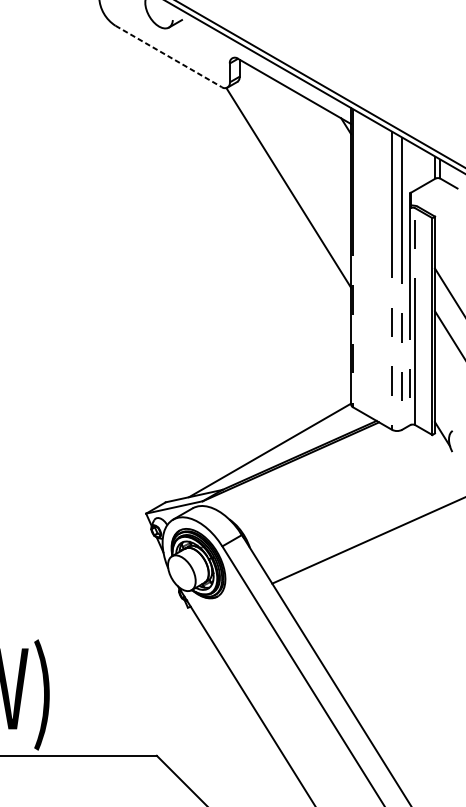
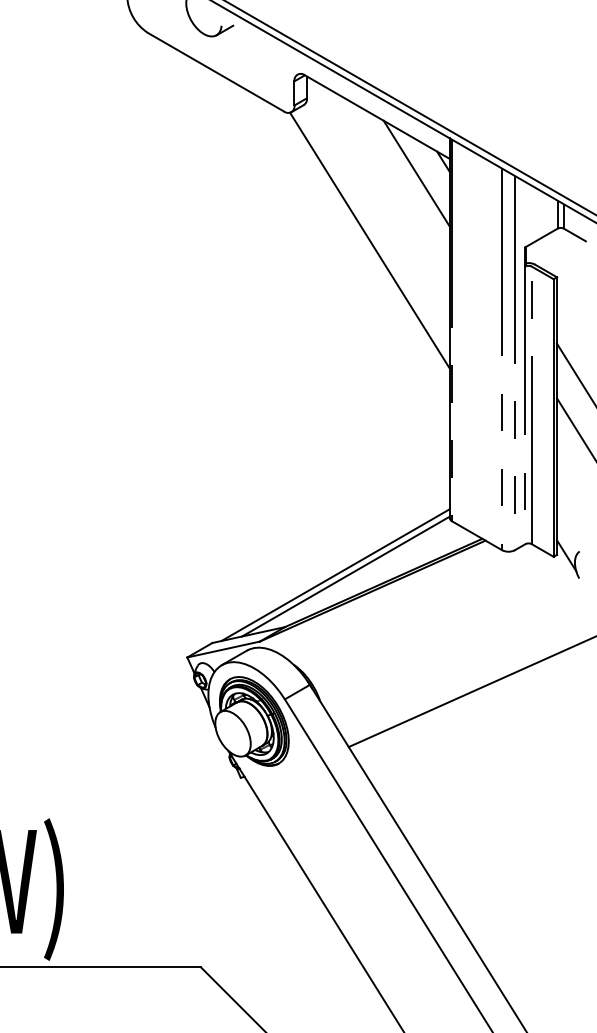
line: (168, 56) -> (216, 72), dashed -> solid
line: (325, 135) -> (416, 173), added
line: (261, 449) -> (335, 575), added

